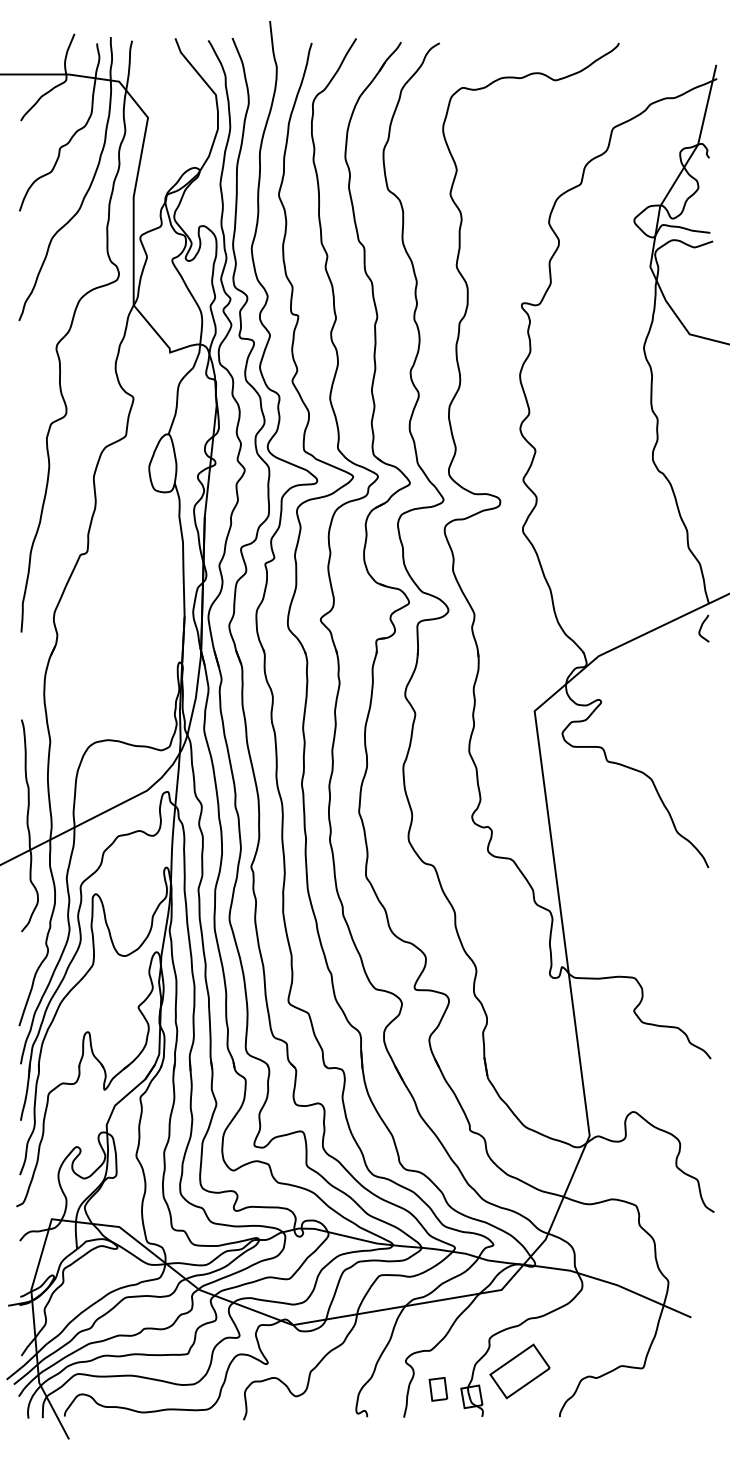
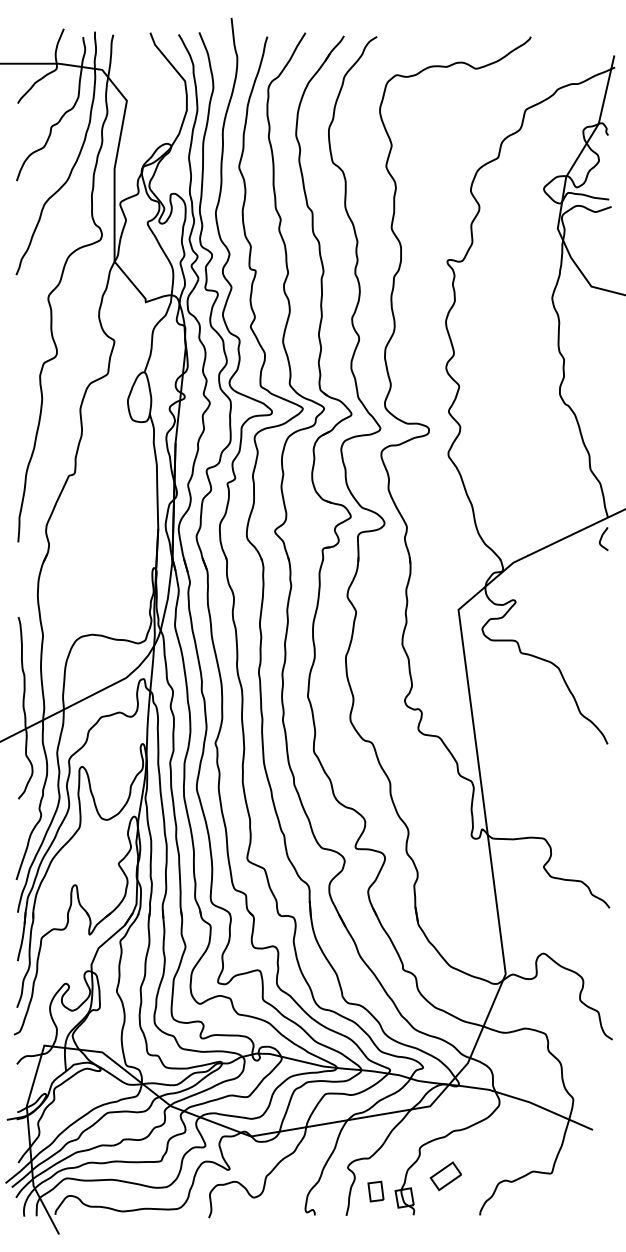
part: (519, 1371) -> (445, 1176), size x0.6

